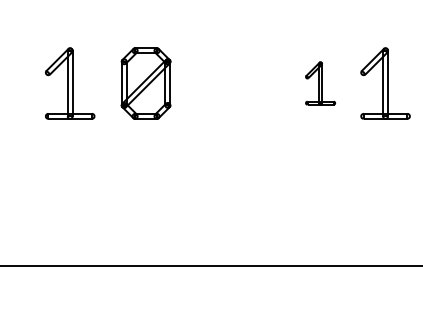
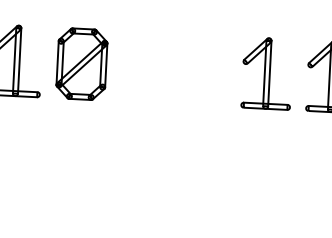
part: (145, 83) -> (81, 64), moved
part: (320, 83) -> (267, 73), size x1.67

